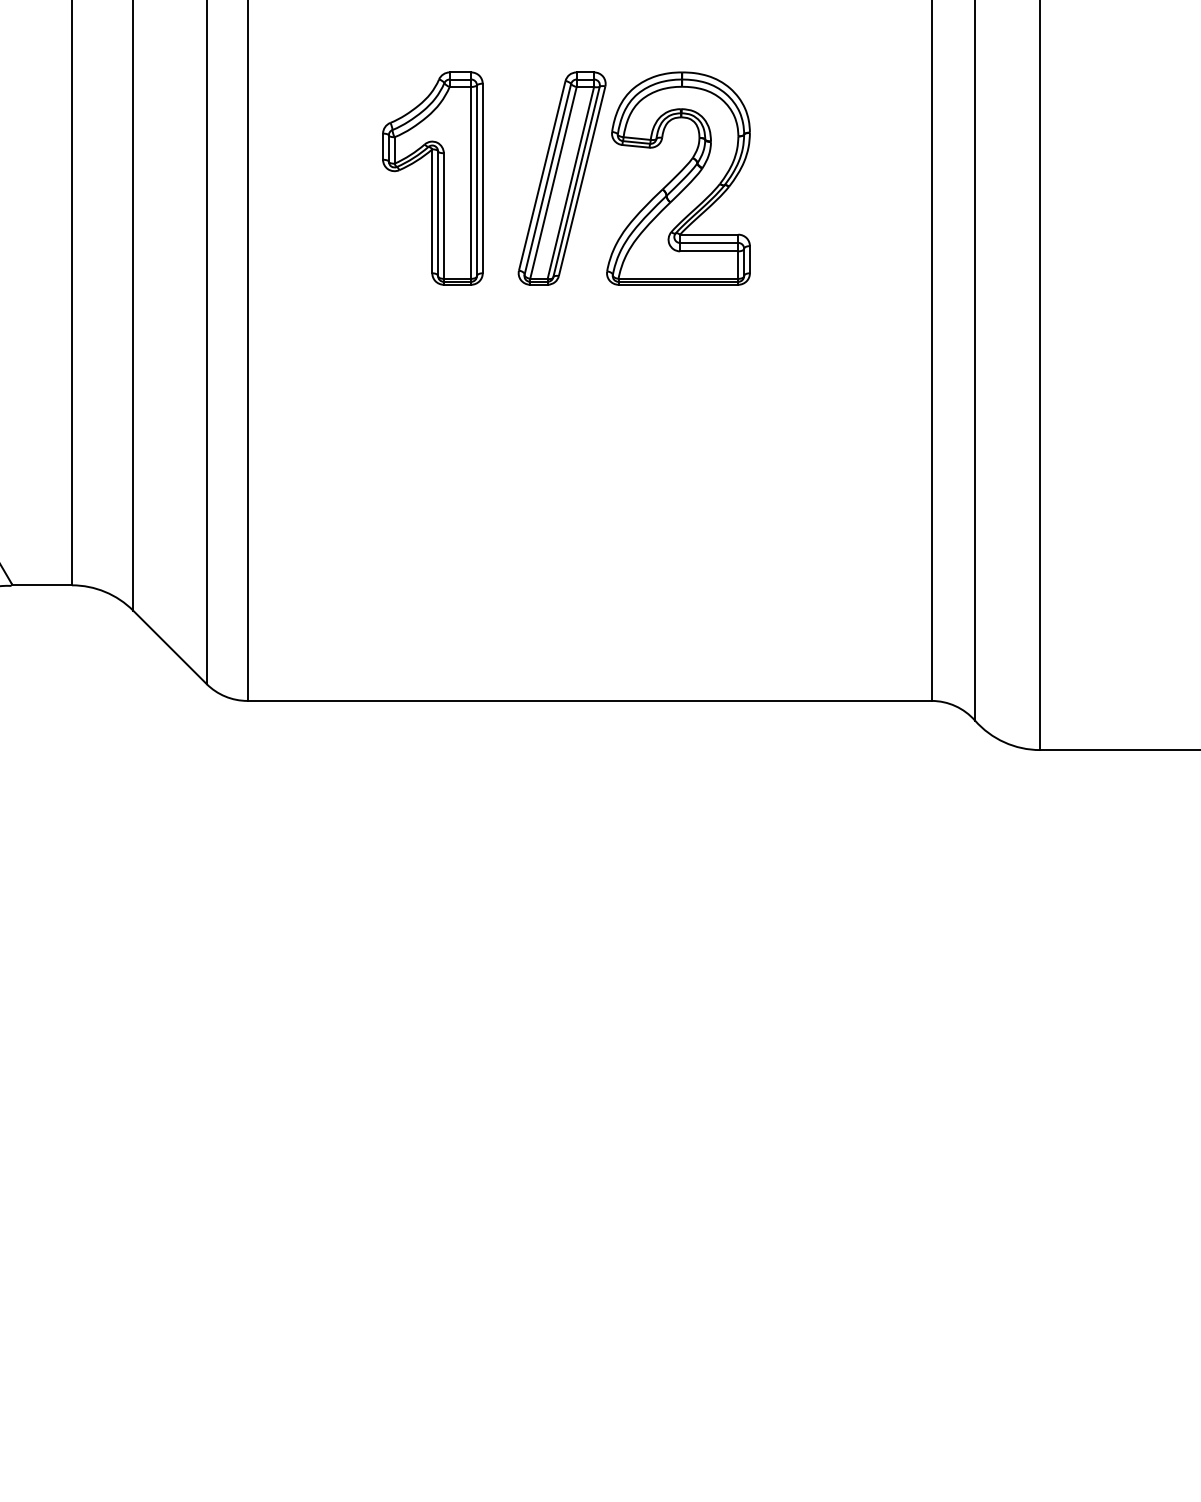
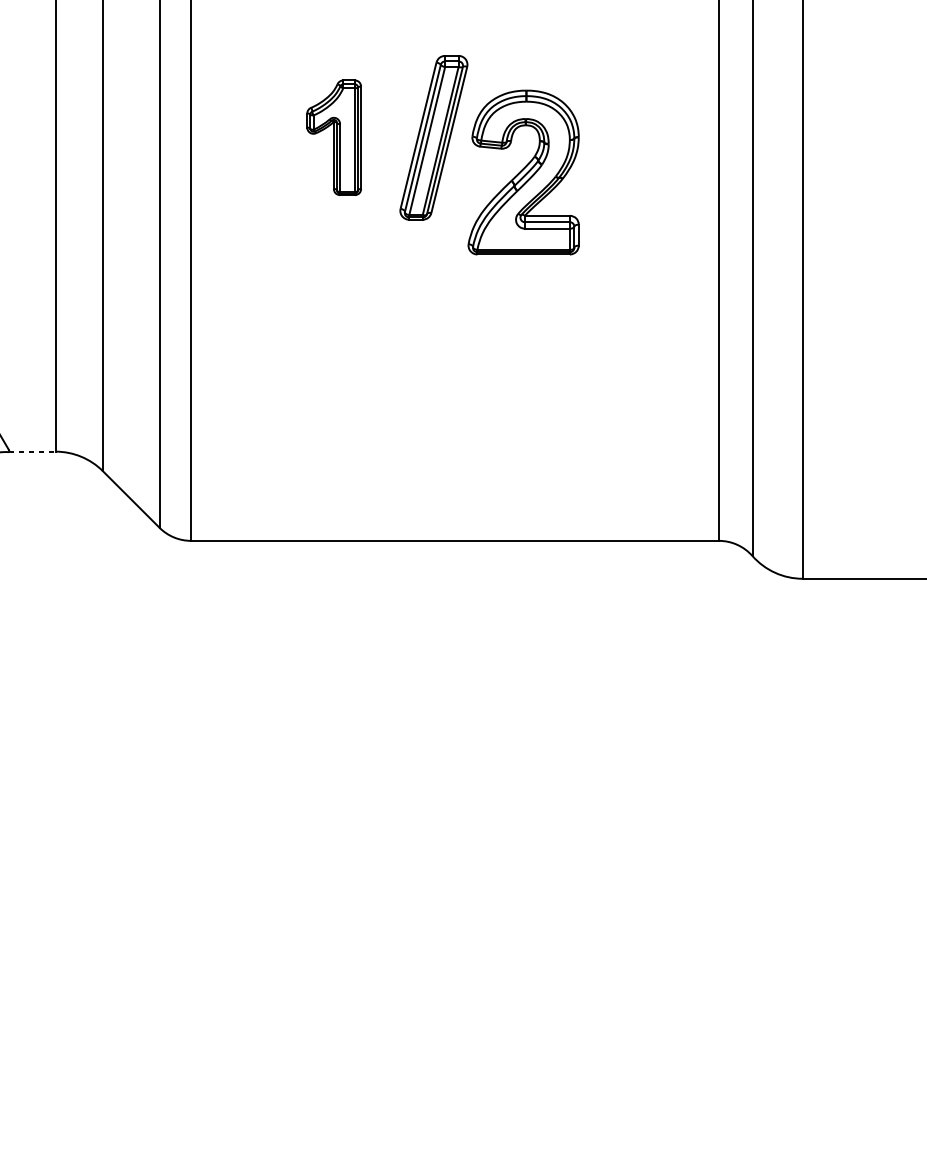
part: (432, 178) -> (333, 137), size x0.7
part: (678, 178) -> (523, 172), moved
line: (42, 585) -> (32, 451), solid -> dashed

